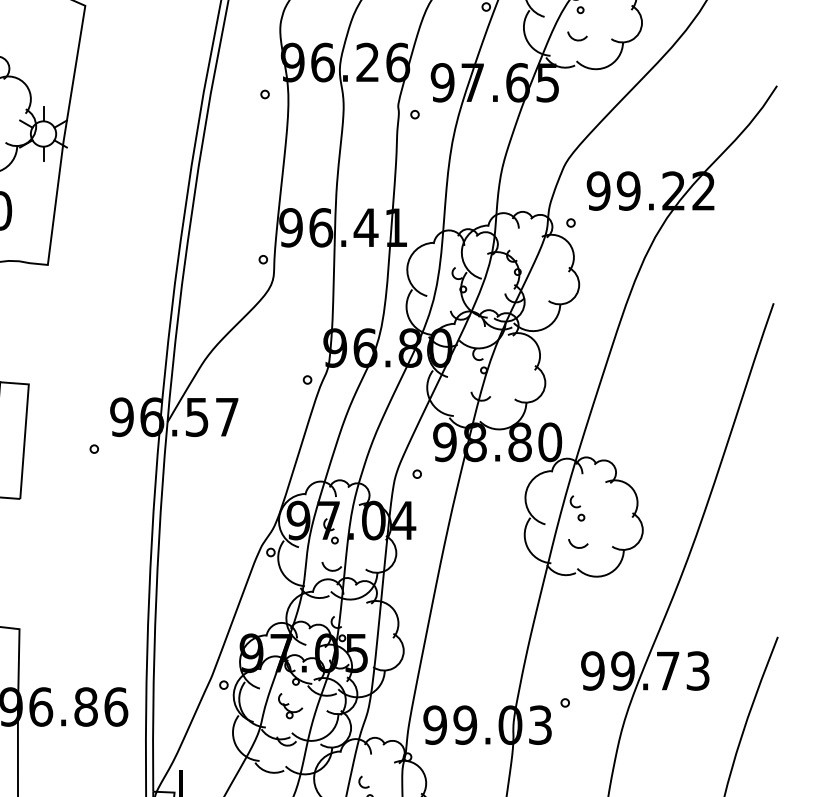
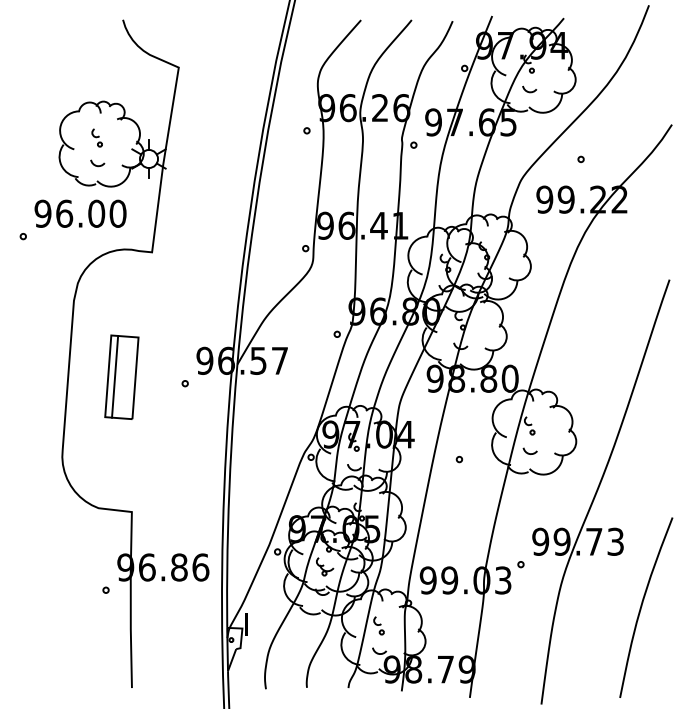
part: (570, 223) -> (580, 159), moved
part: (417, 474) -> (459, 459), moved

